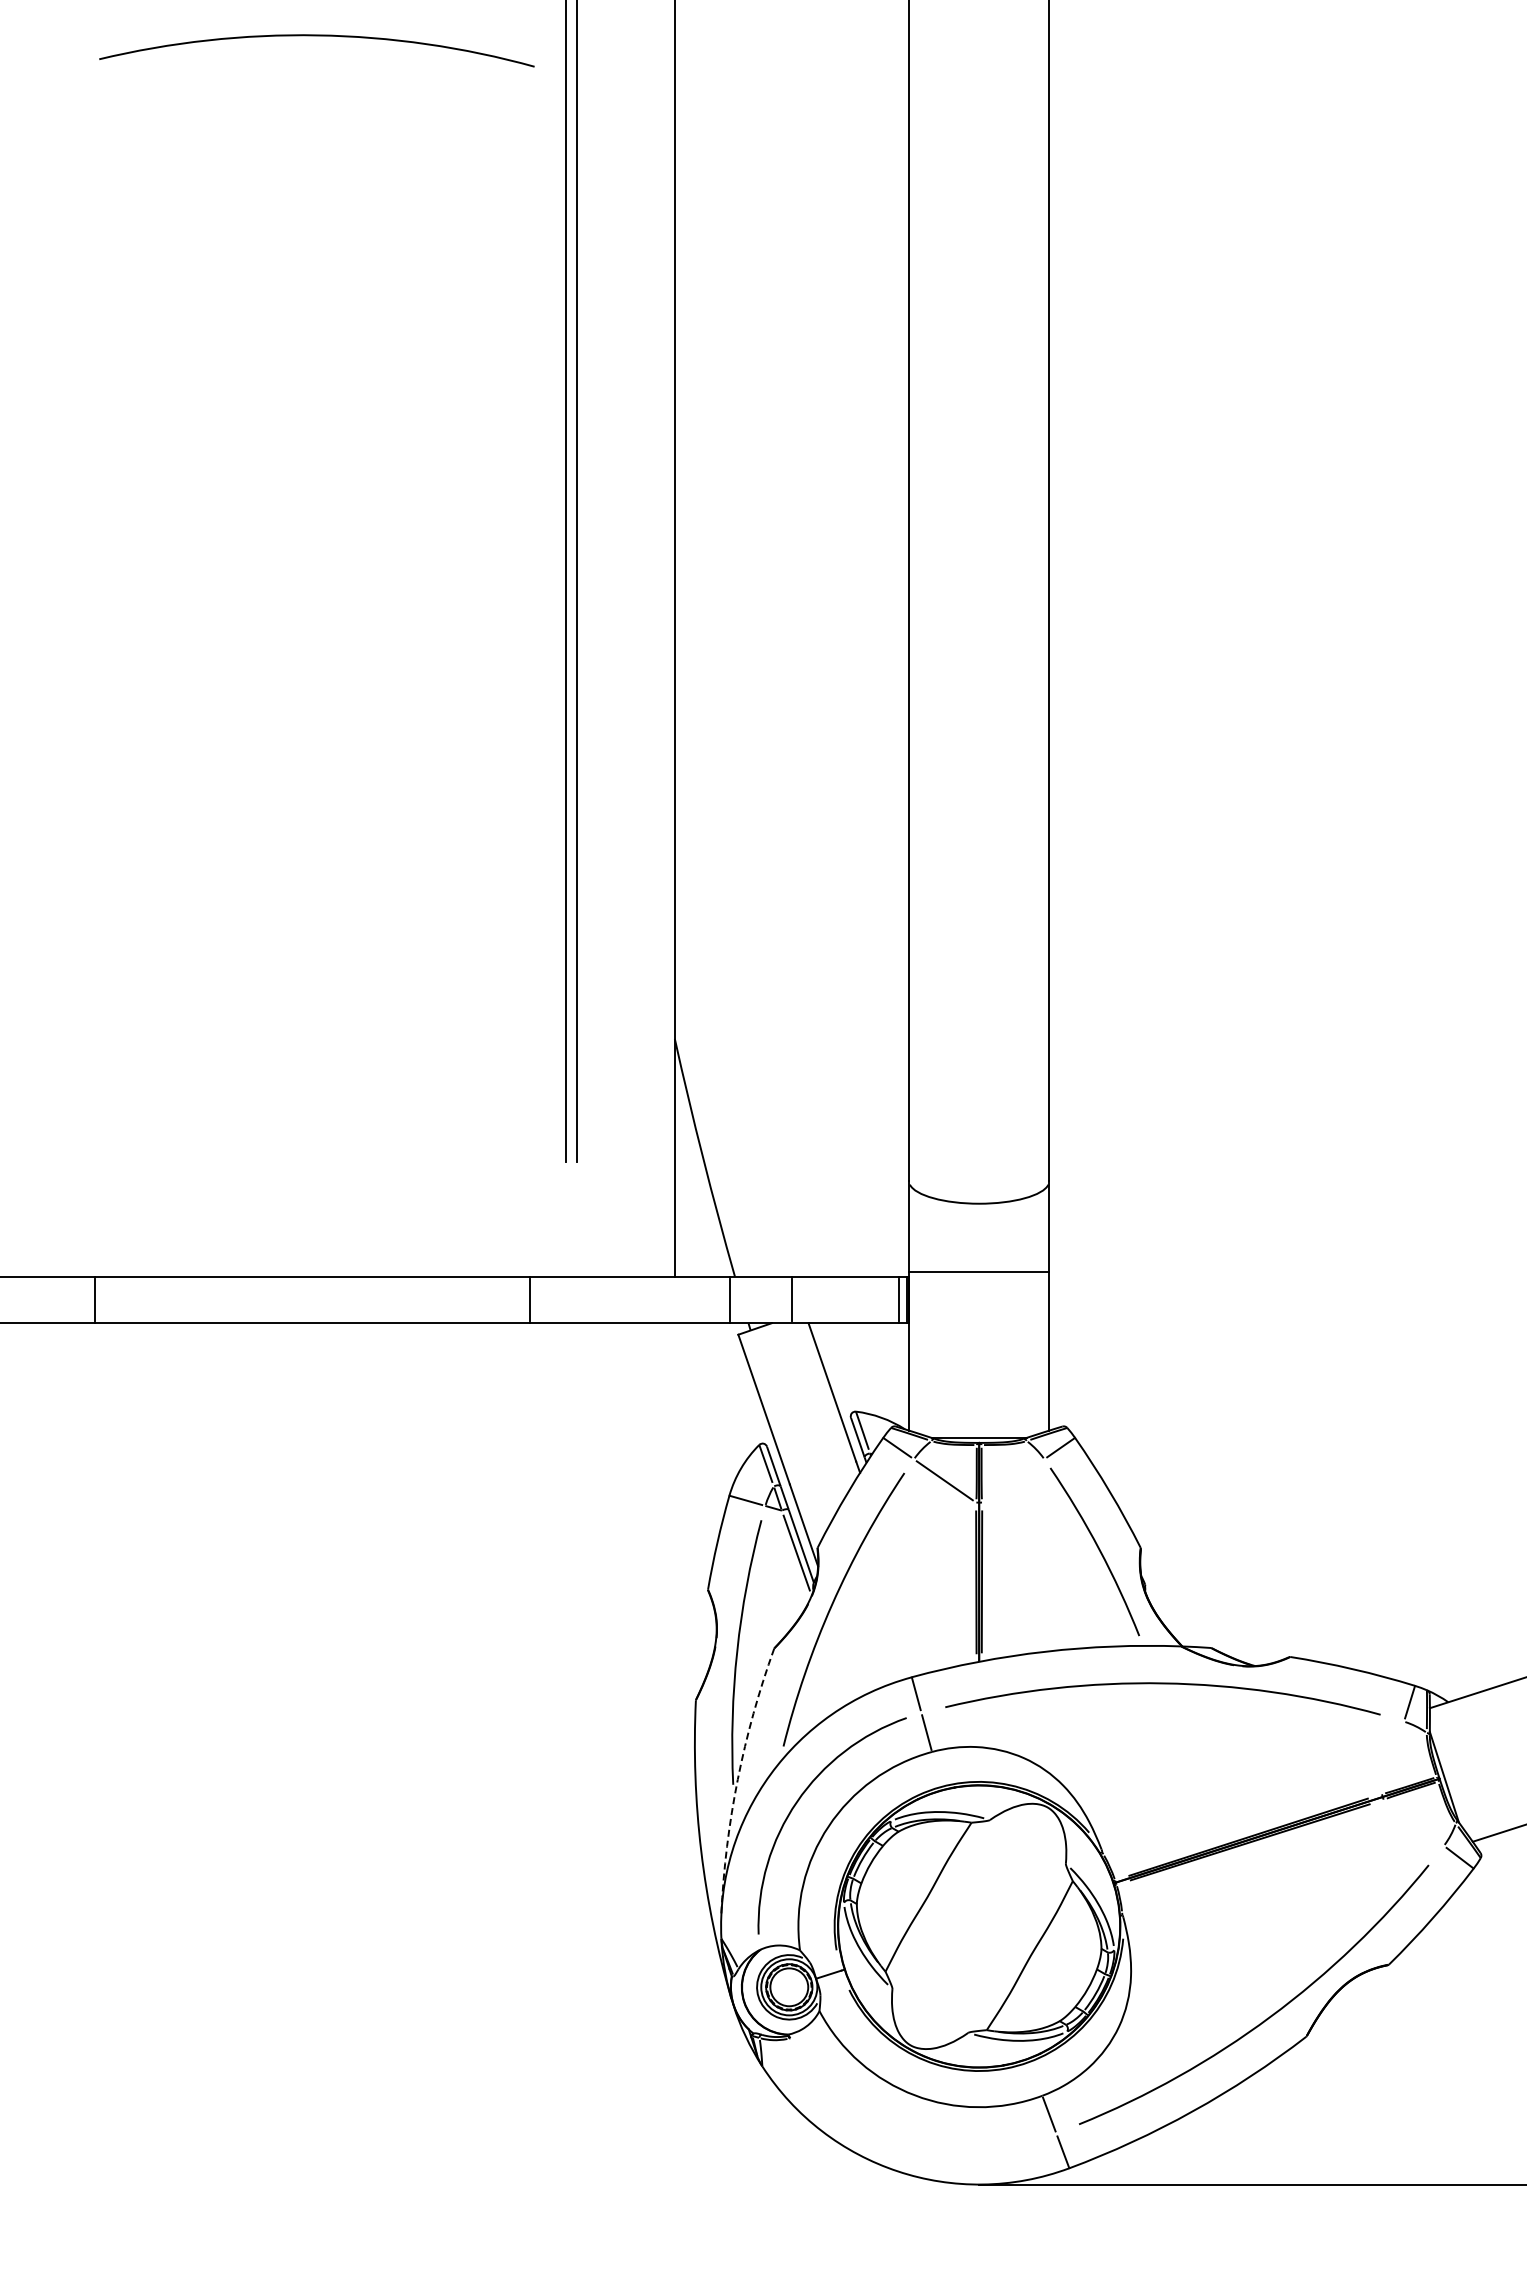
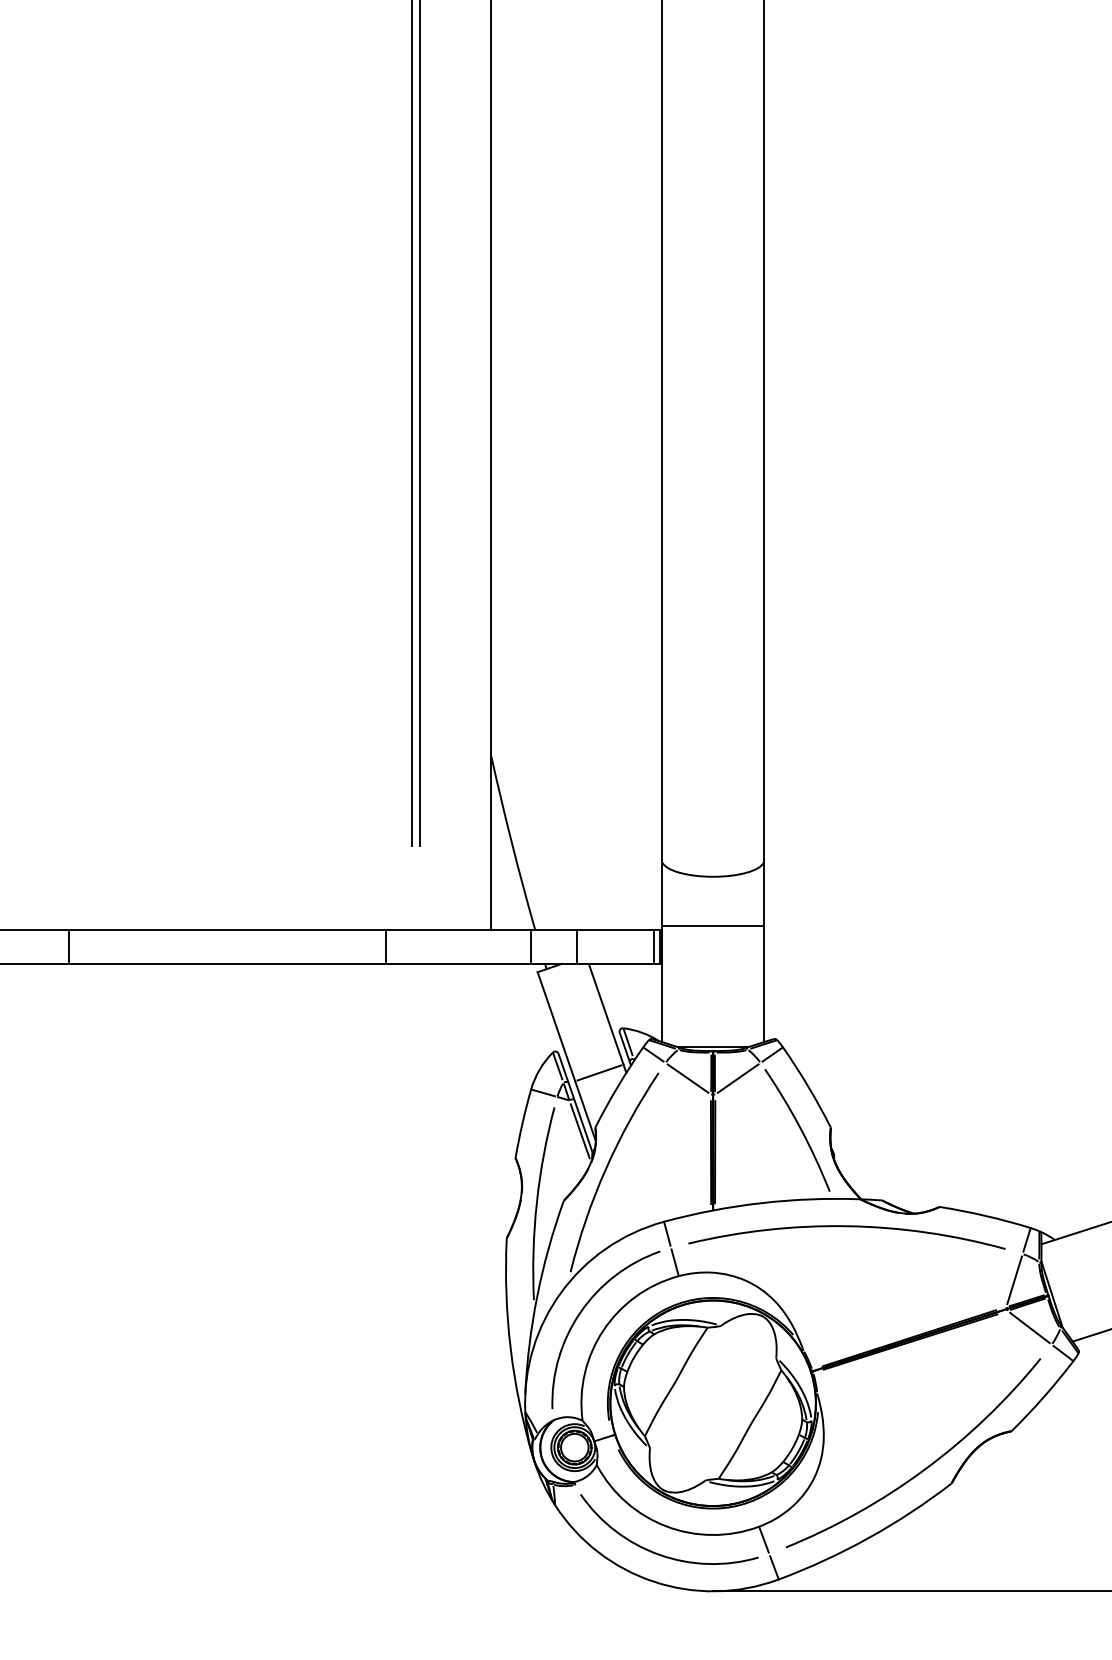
arc: (316, 36) -> (230, 26), removed
line: (822, 1472) -> (598, 1072), added
line: (1013, 1480) -> (738, 1078), added
line: (1393, 1757) -> (1014, 1280), added
arc: (737, 1779) -> (537, 1296), dashed -> solid
line: (1413, 1822) -> (1029, 1327), added
arc: (906, 2133) -> (660, 1554), added

